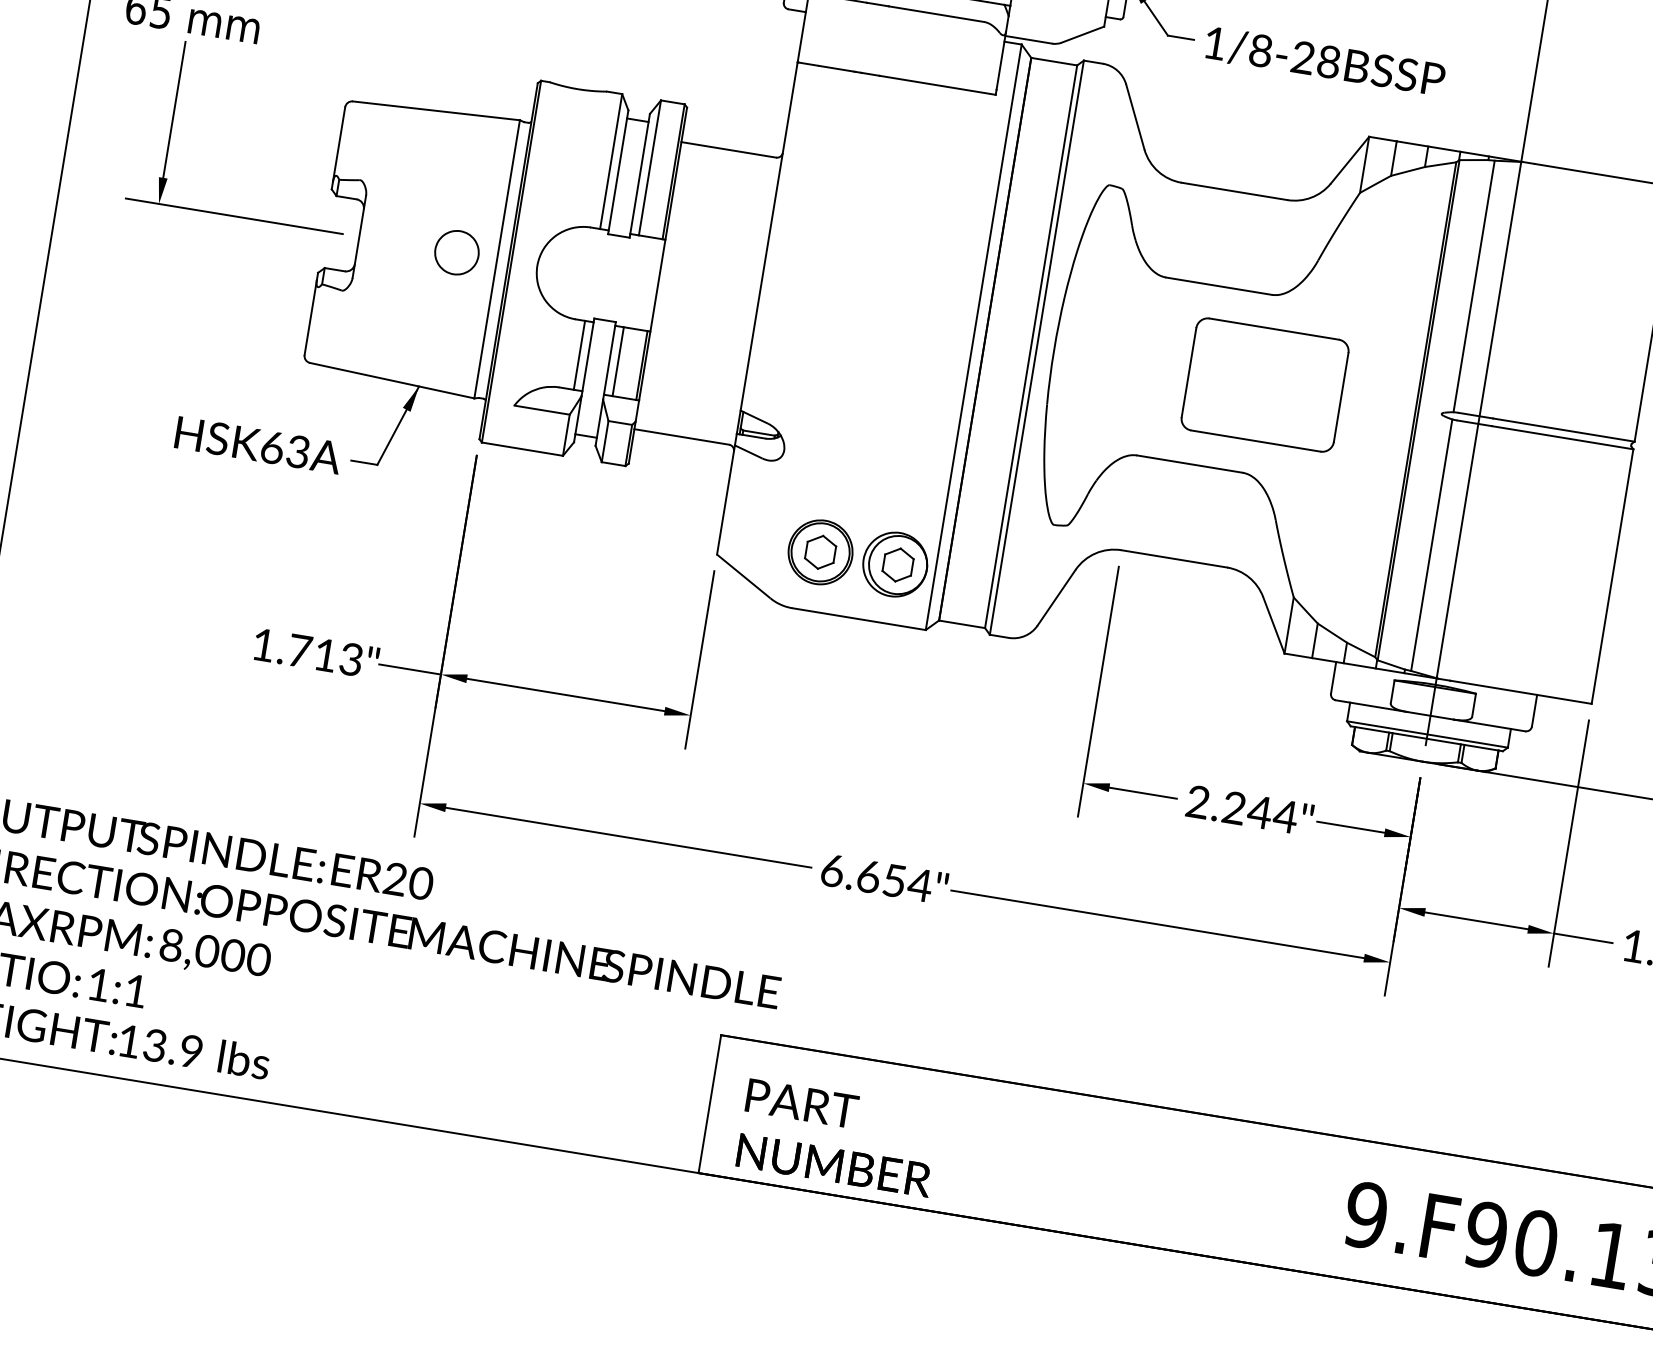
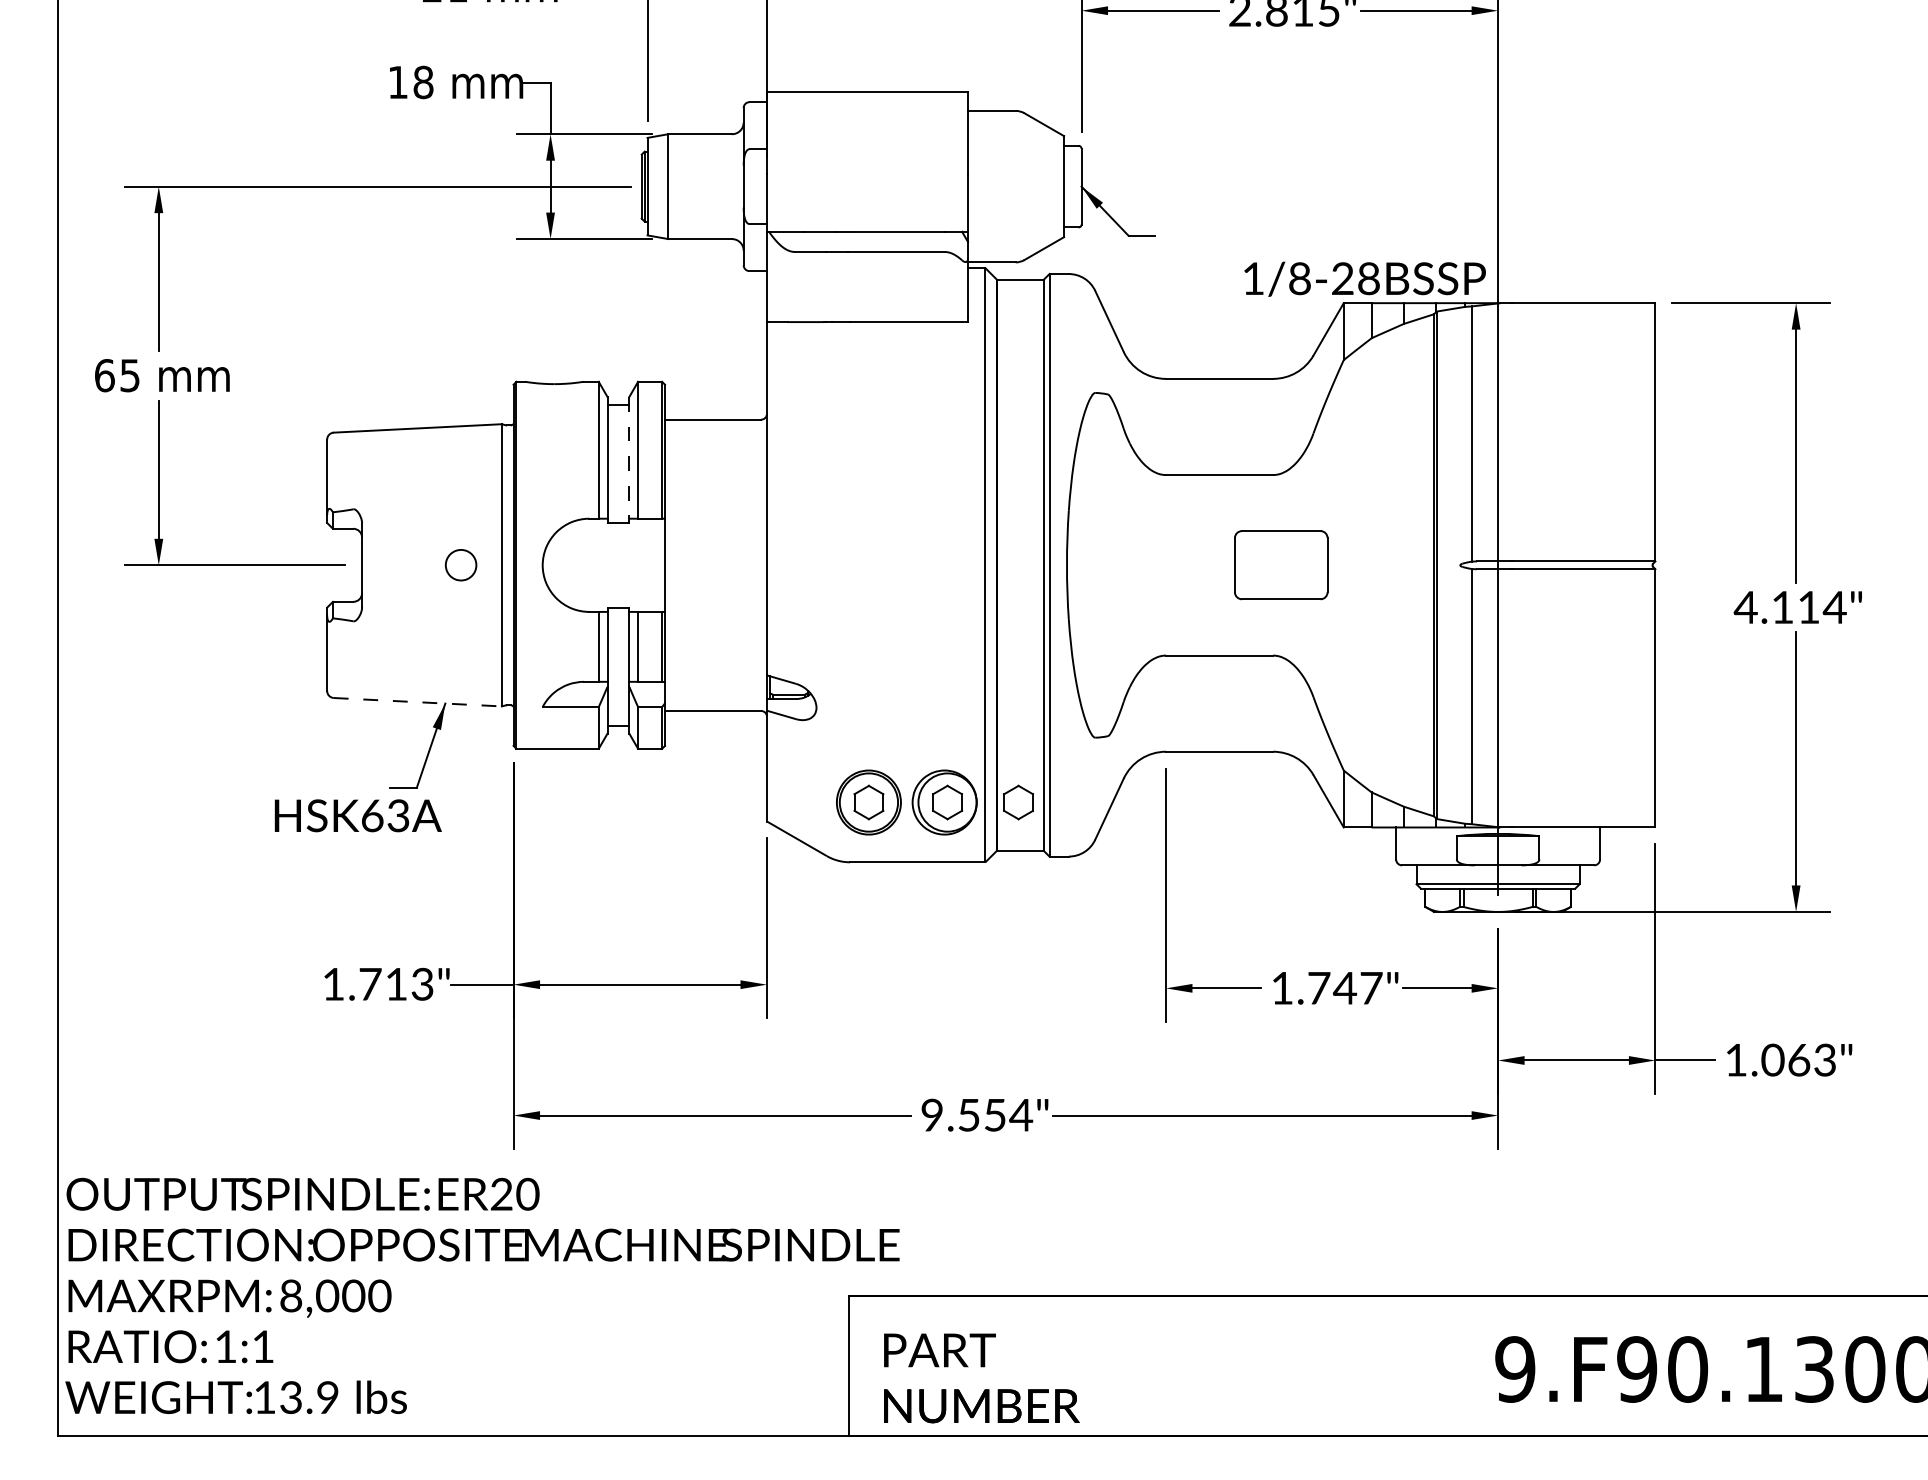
text: (1324, 61) -> (1364, 278), moved
line: (640, 173) -> (629, 457), solid -> dashed
part: (456, 251) -> (460, 564), size x0.7
line: (392, 381) -> (418, 702), solid -> dashed
part: (1265, 384) -> (1281, 564), size x0.6
text: (257, 444) -> (357, 815), moved
part: (968, 576) -> (1018, 802), added
text: (1242, 808) -> (1327, 987), 2.244" -> 1.747"
text: (850, 872) -> (950, 1114), 6.654" -> 9.554"

